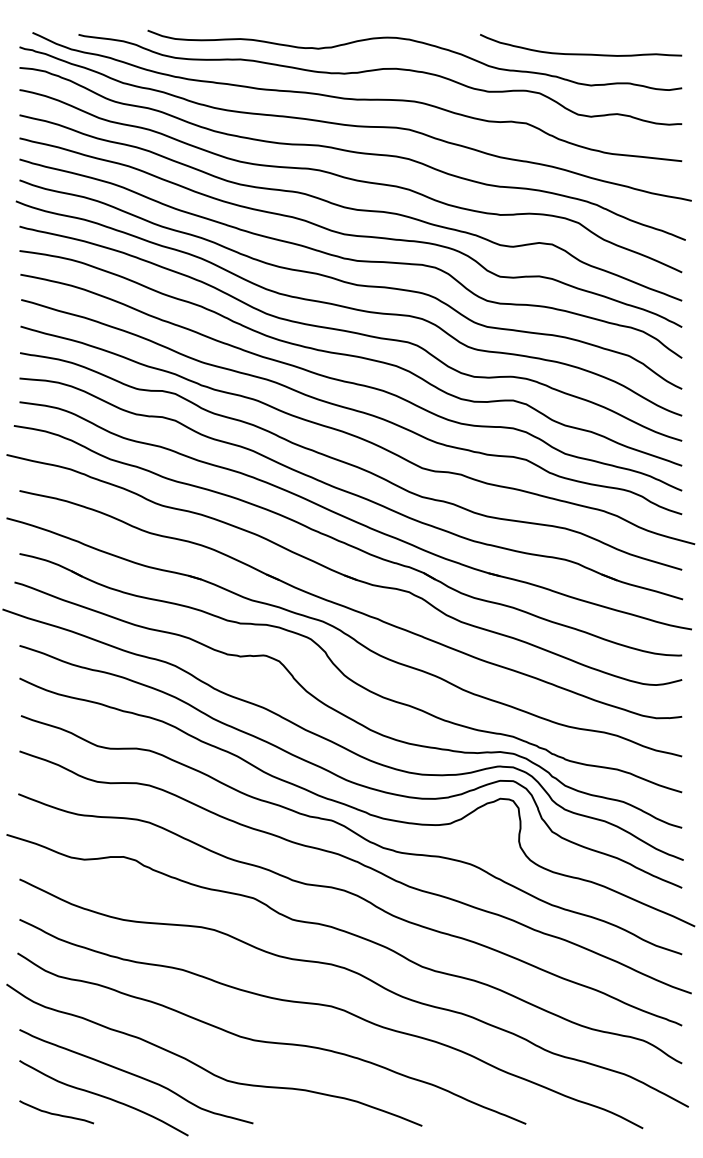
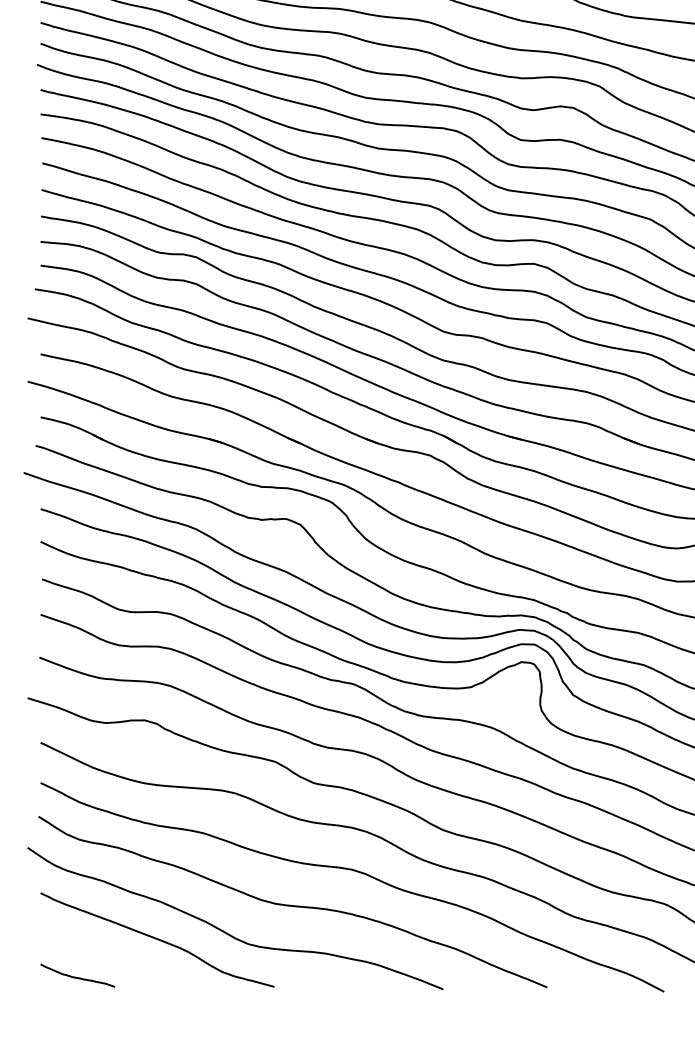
curve: (103, 1097) -> (124, 960), removed

